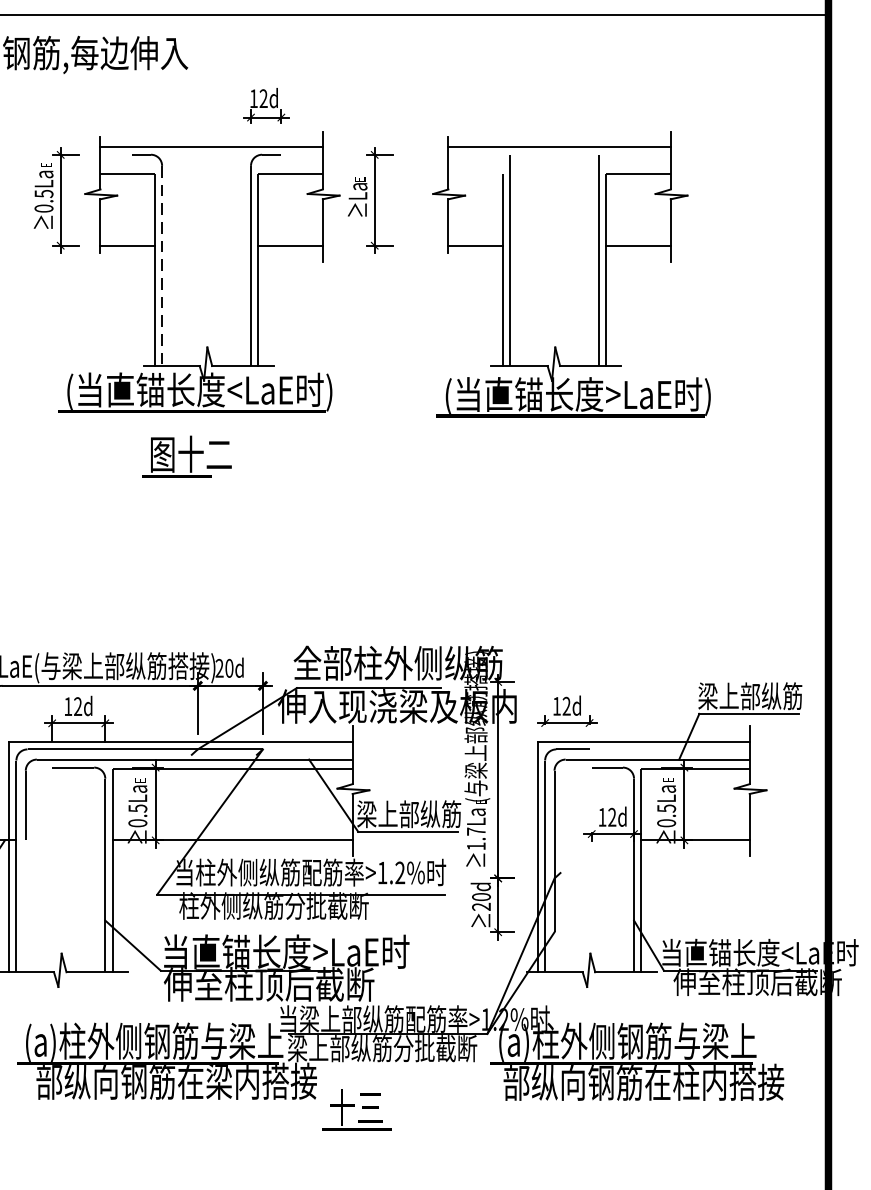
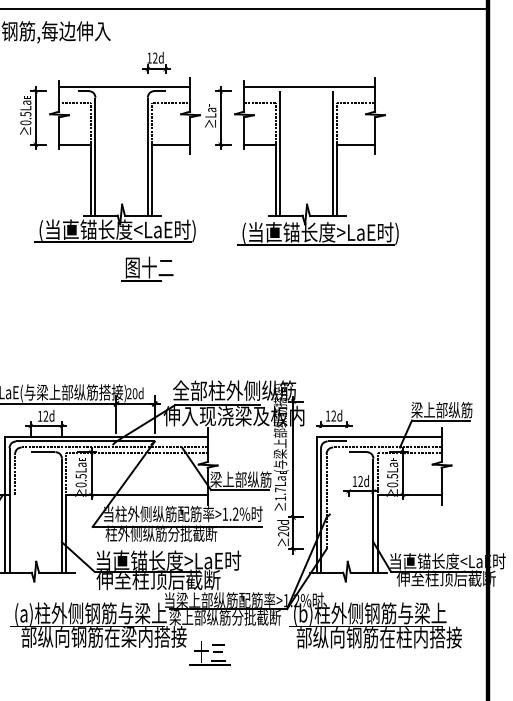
line: (162, 265) -> (95, 156), dashed -> solid
part: (571, 274) -> (316, 161), moved
text: (187, 455) -> (147, 268), moved
text: (632, 1041) -> (372, 613), (a)柱外侧钢筋与梁上 -> (b)柱外侧钢筋与梁上

